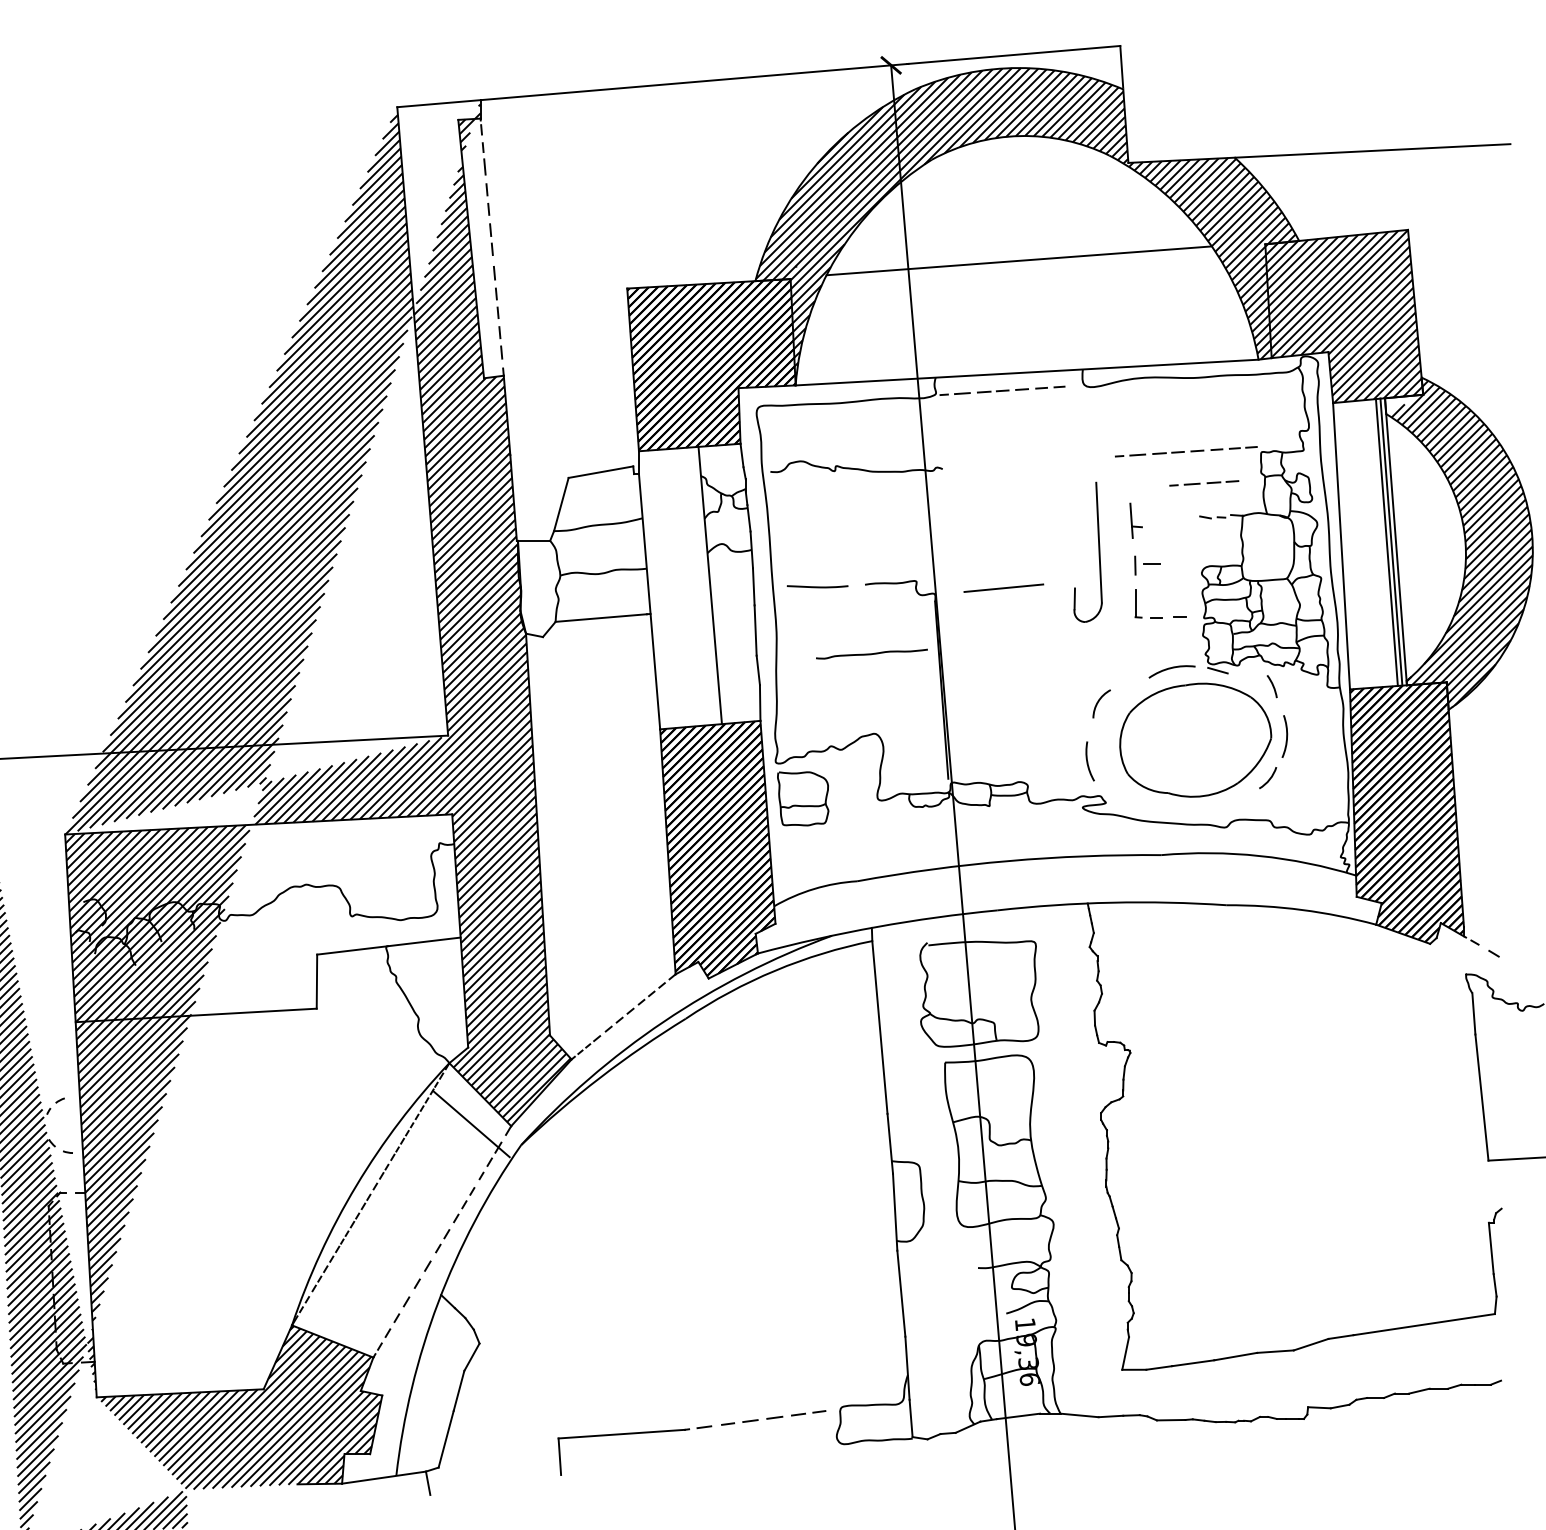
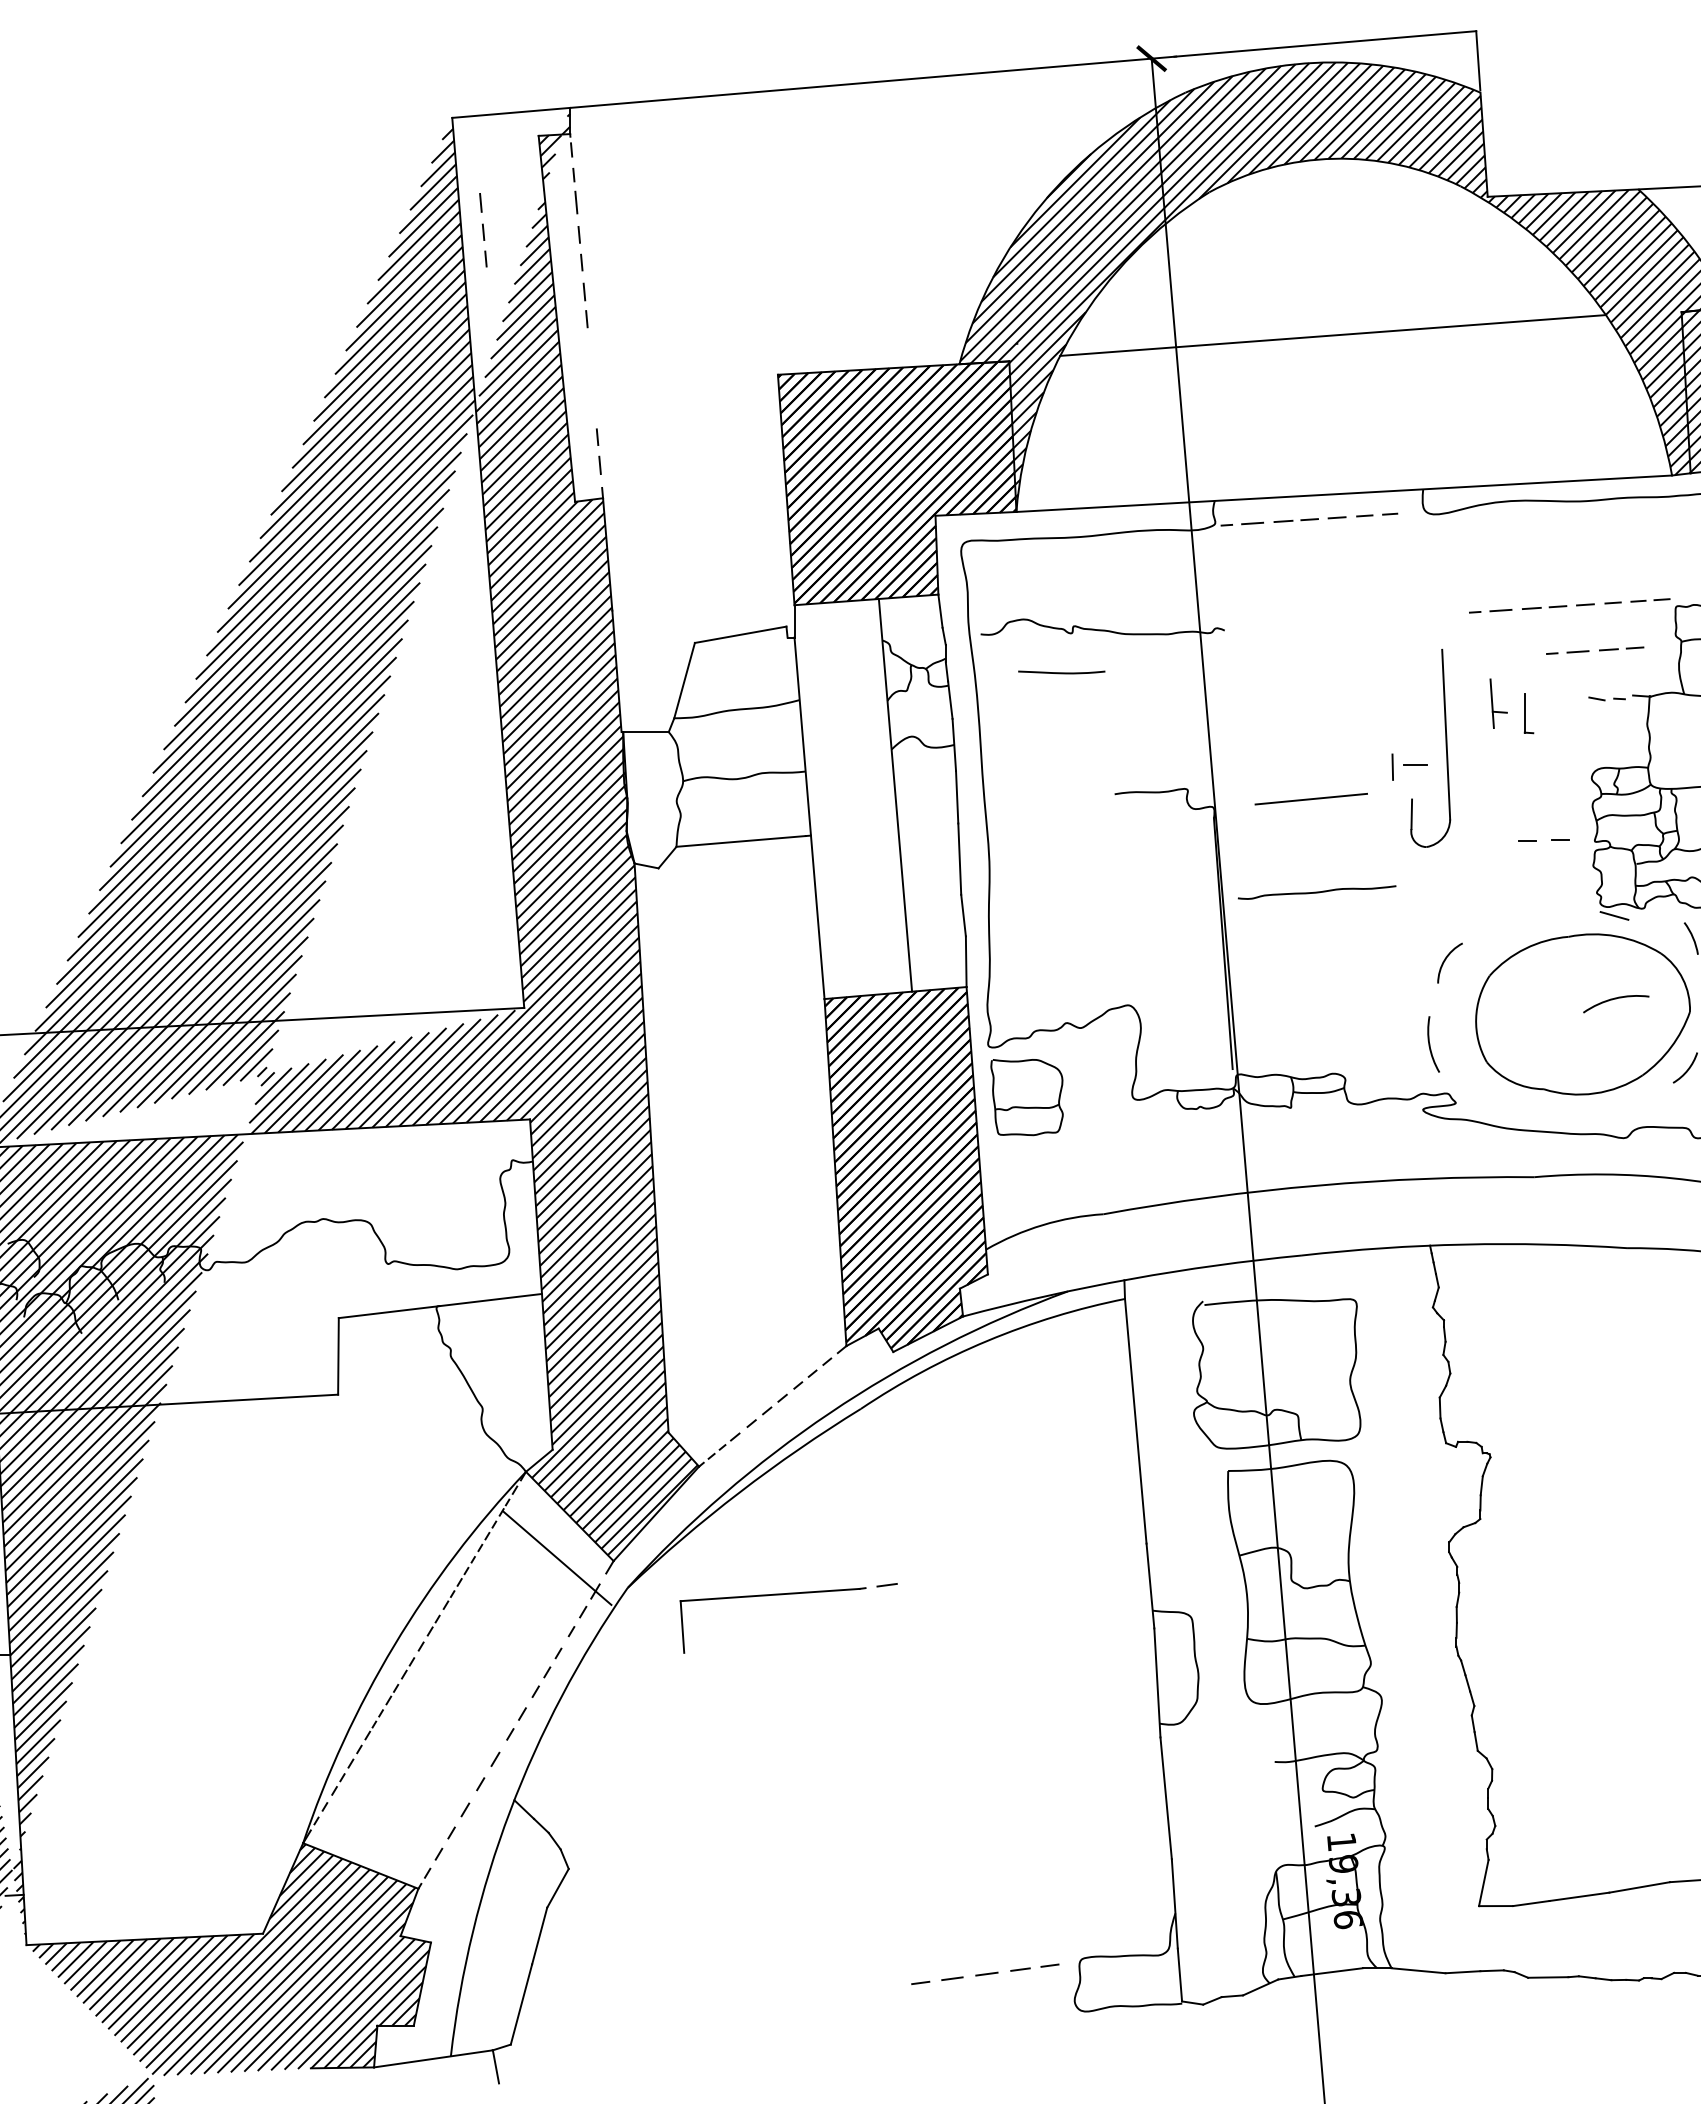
part: (496, 292) -> (483, 230), moved
part: (1147, 565) -> (1409, 766), moved
line: (817, 586) -> (1061, 672), moved
part: (1138, 603) -> (1528, 713), moved
curve: (871, 653) -> (1316, 891), moved
arc: (1170, 669) -> (1613, 1000), moved
part: (634, 1434) -> (788, 1595), moved

